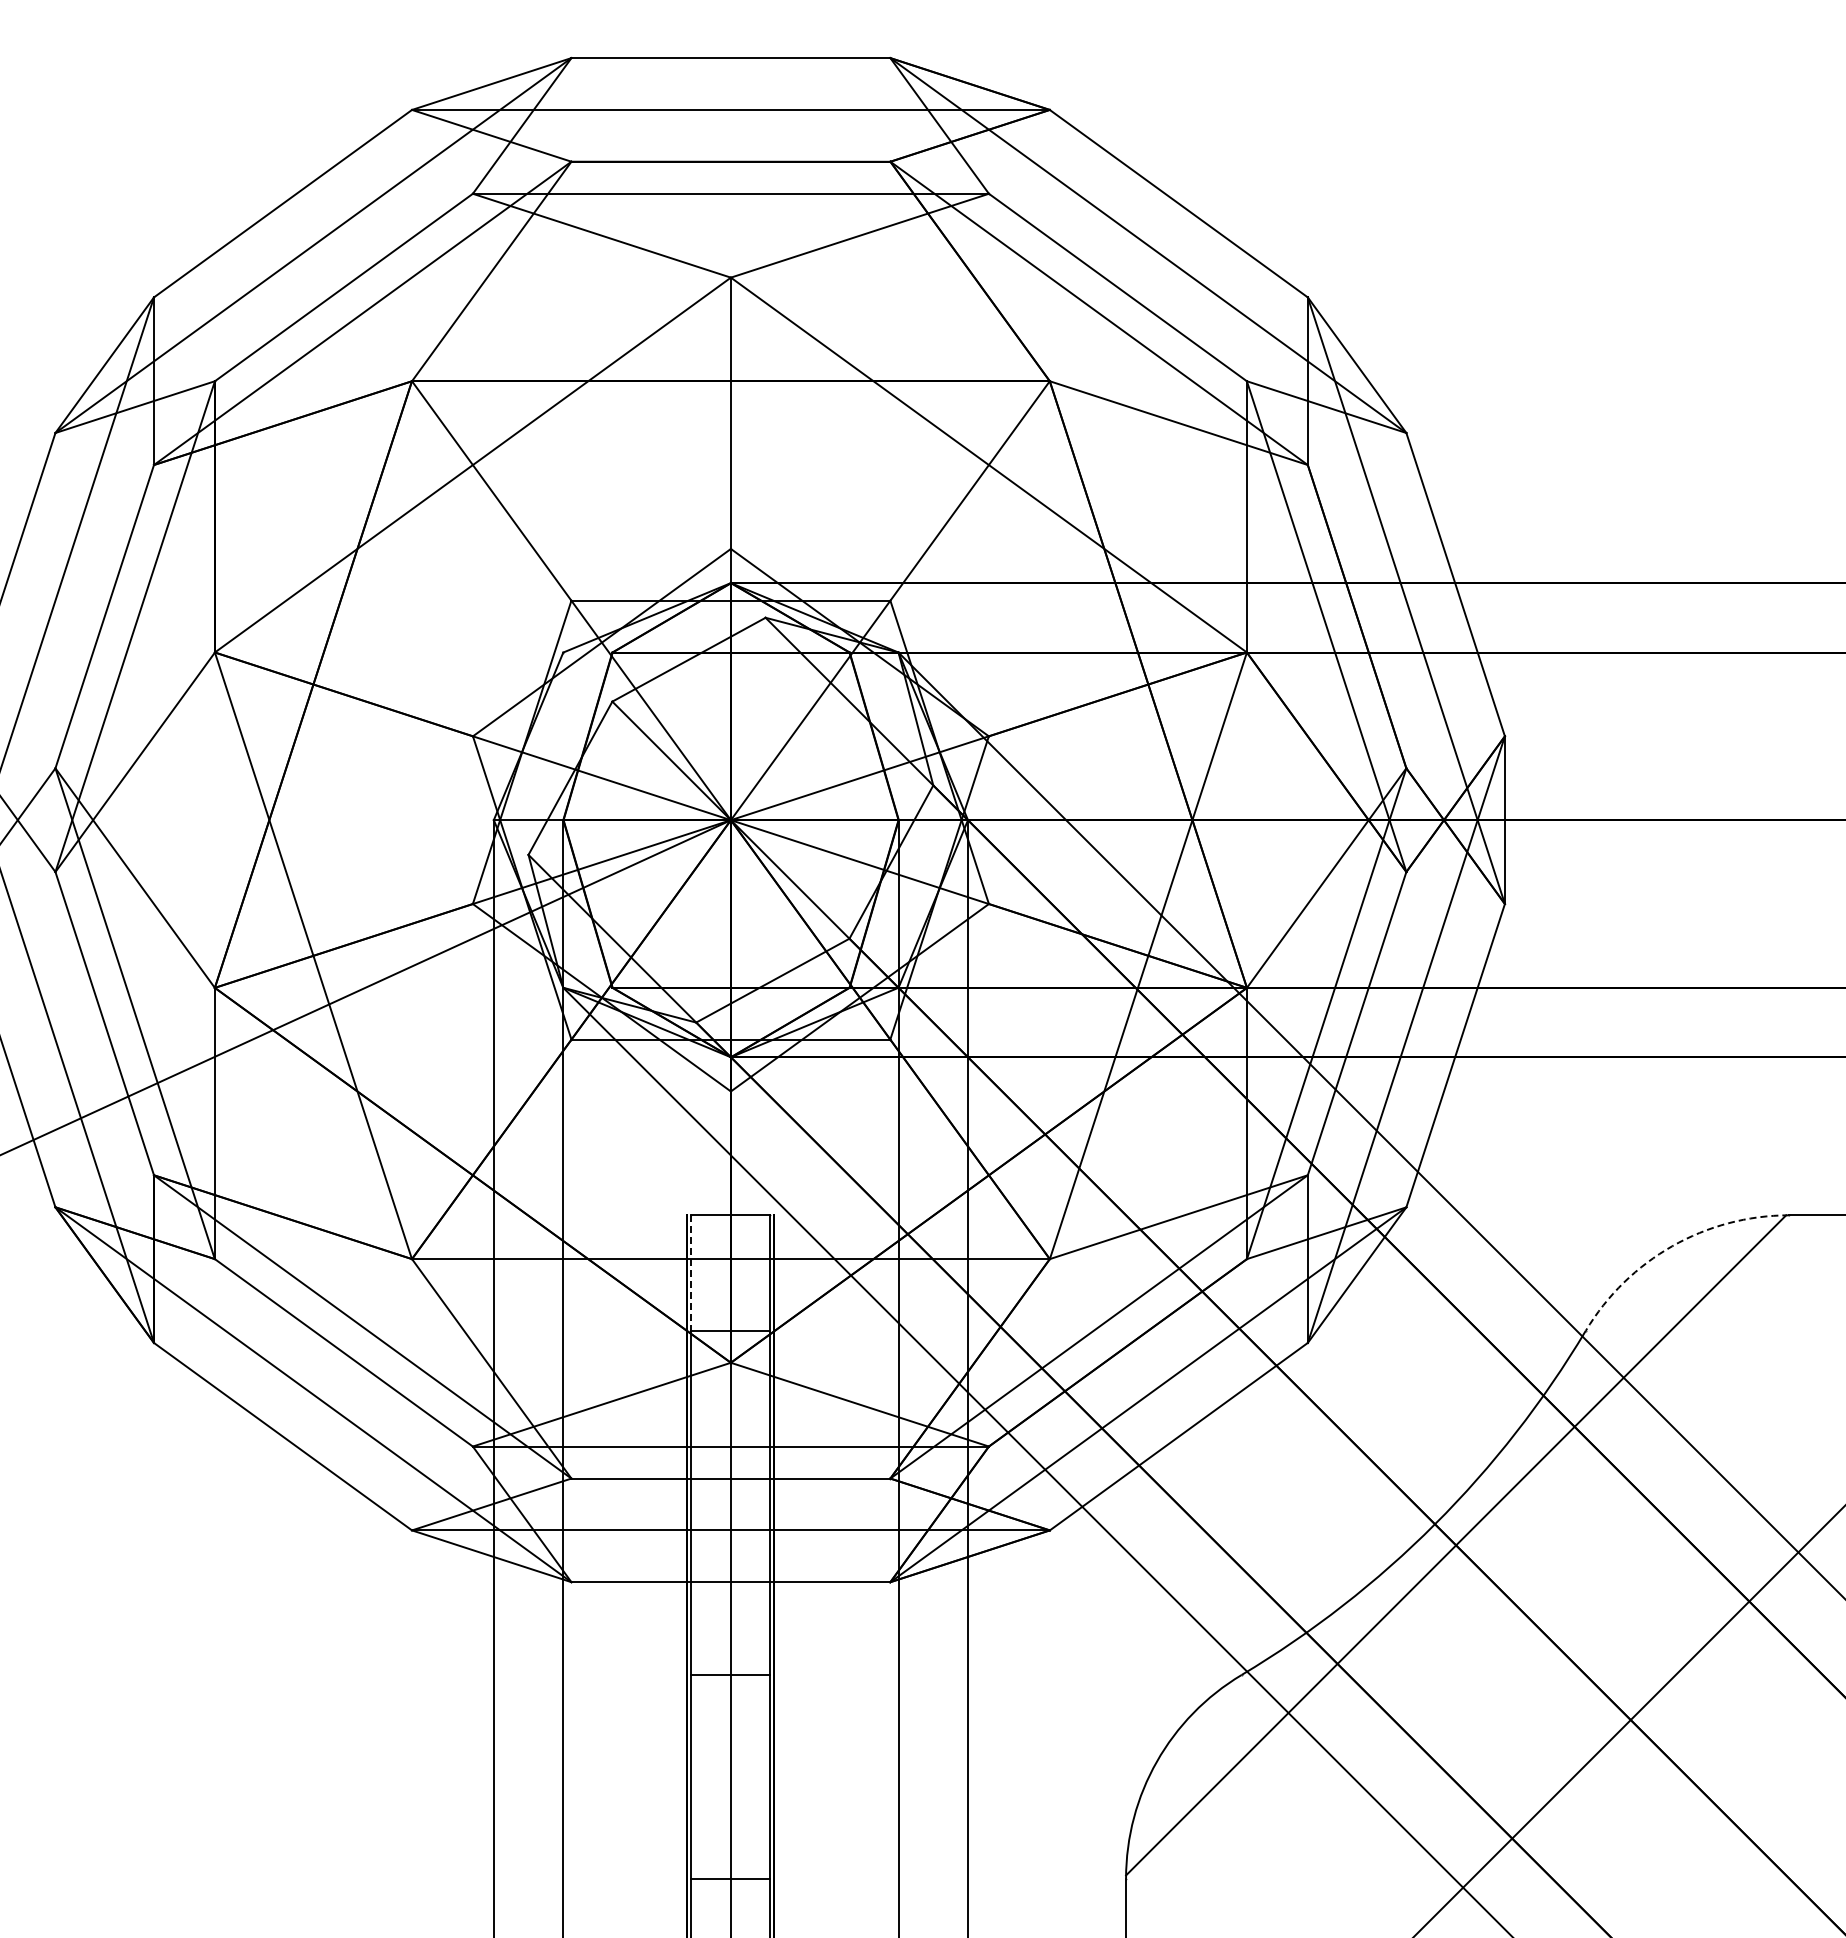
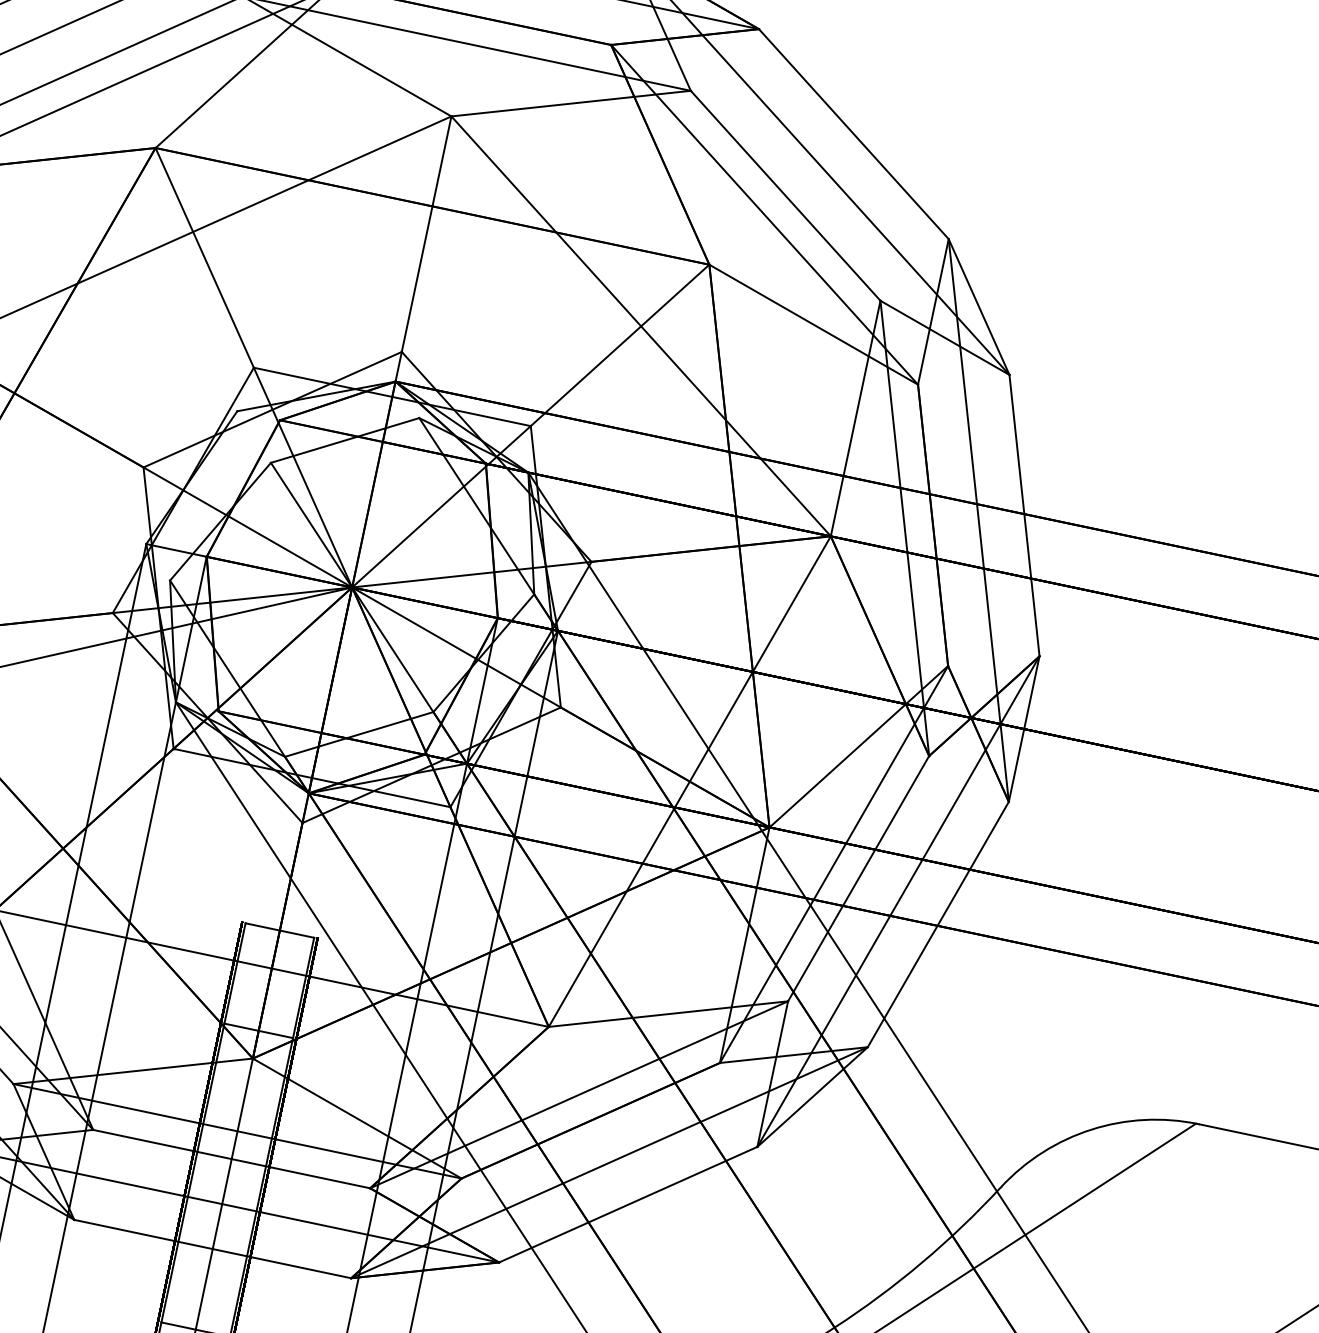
arc: (1672, 1246) -> (1091, 1129), dashed -> solid
line: (691, 1273) -> (235, 973), dashed -> solid

